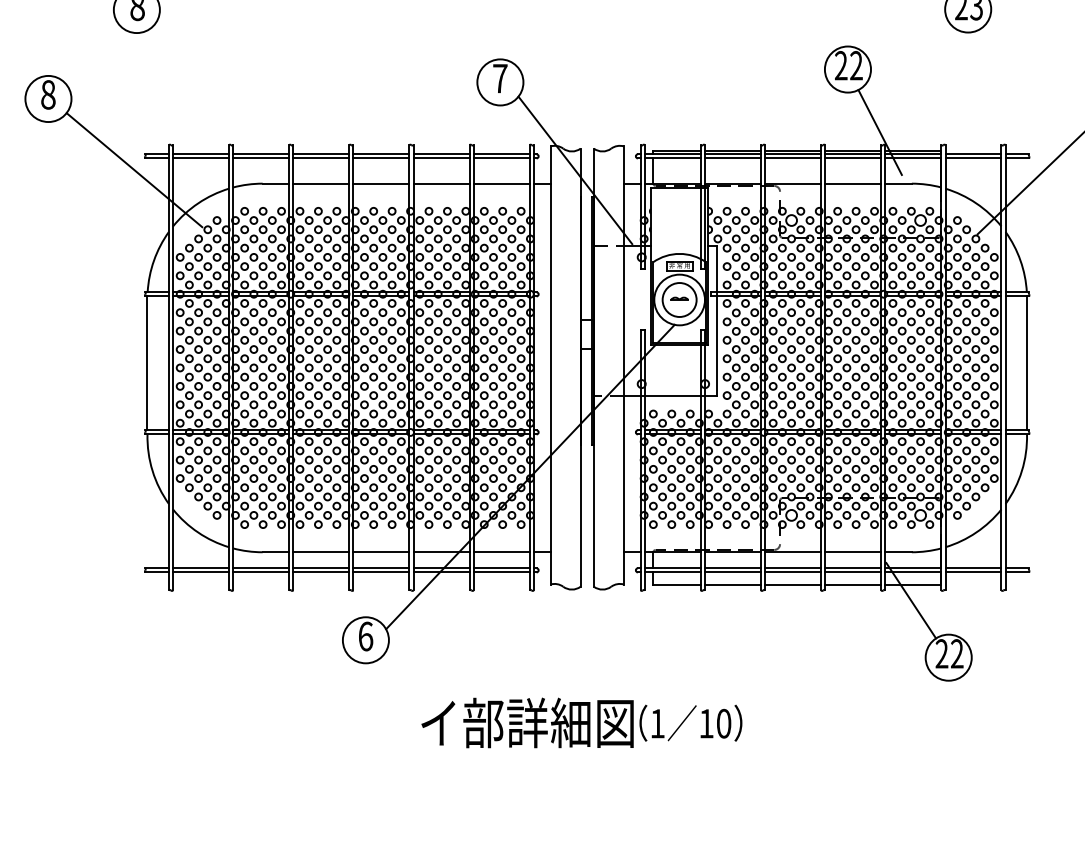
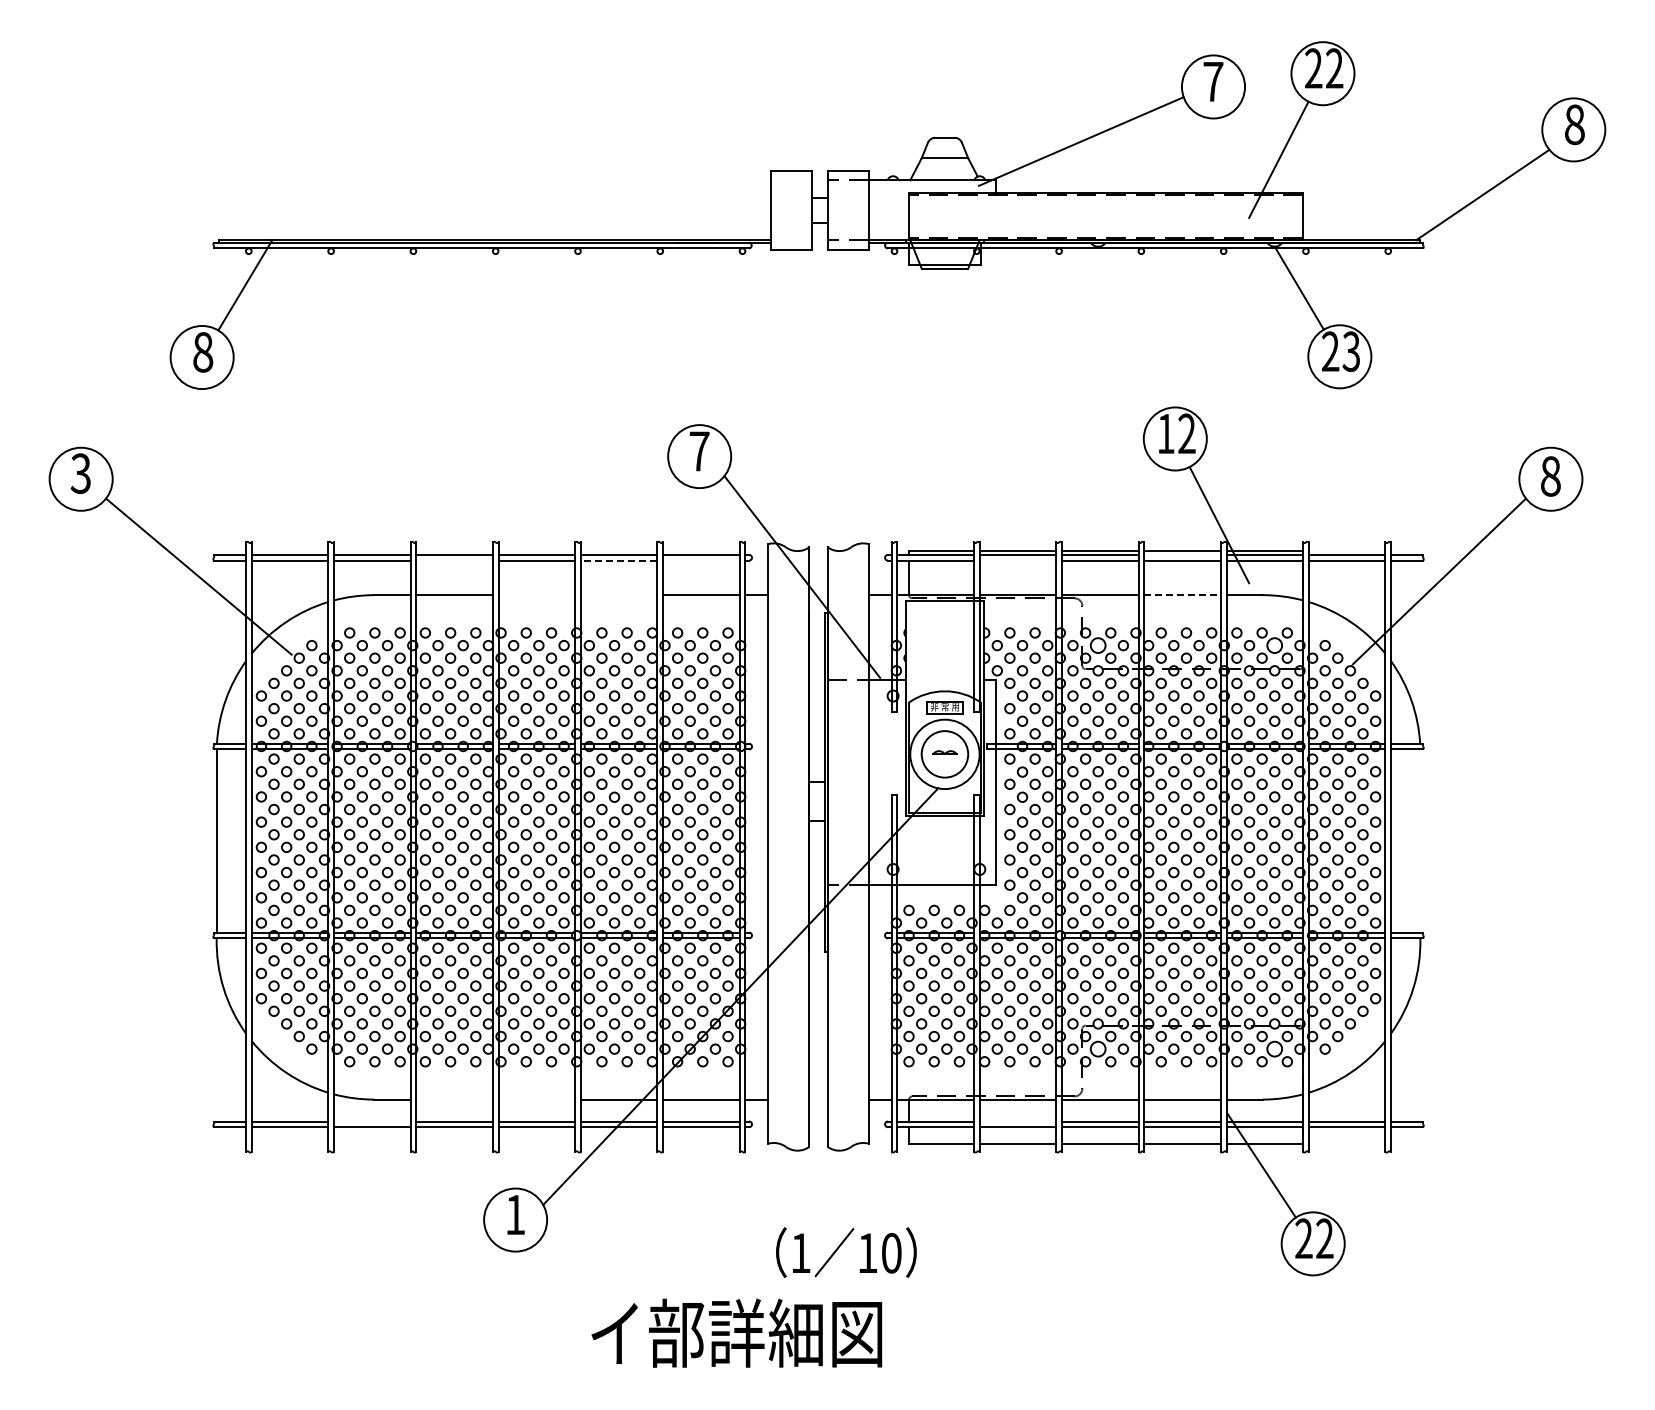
text: (840, 65) -> (1165, 433), 22 -> 12
text: (47, 94) -> (80, 473), 8 -> 3
line: (853, 153) -> (1182, 554), removed
line: (321, 158) -> (454, 560), removed
line: (441, 158) -> (618, 560), solid -> dashed
line: (501, 158) -> (701, 560), removed
line: (732, 158) -> (1017, 560), removed
line: (381, 183) -> (536, 595), removed
line: (441, 183) -> (618, 595), removed
line: (853, 183) -> (1183, 595), solid -> dashed
line: (1027, 362) -> (1420, 840), removed
line: (321, 552) -> (454, 1099), removed
line: (381, 552) -> (536, 1099), removed
line: (260, 568) -> (371, 1121), removed
line: (732, 568) -> (1017, 1121), removed
text: (365, 636) -> (515, 1214), 6 -> 1
text: (690, 723) -> (846, 1252), moved

